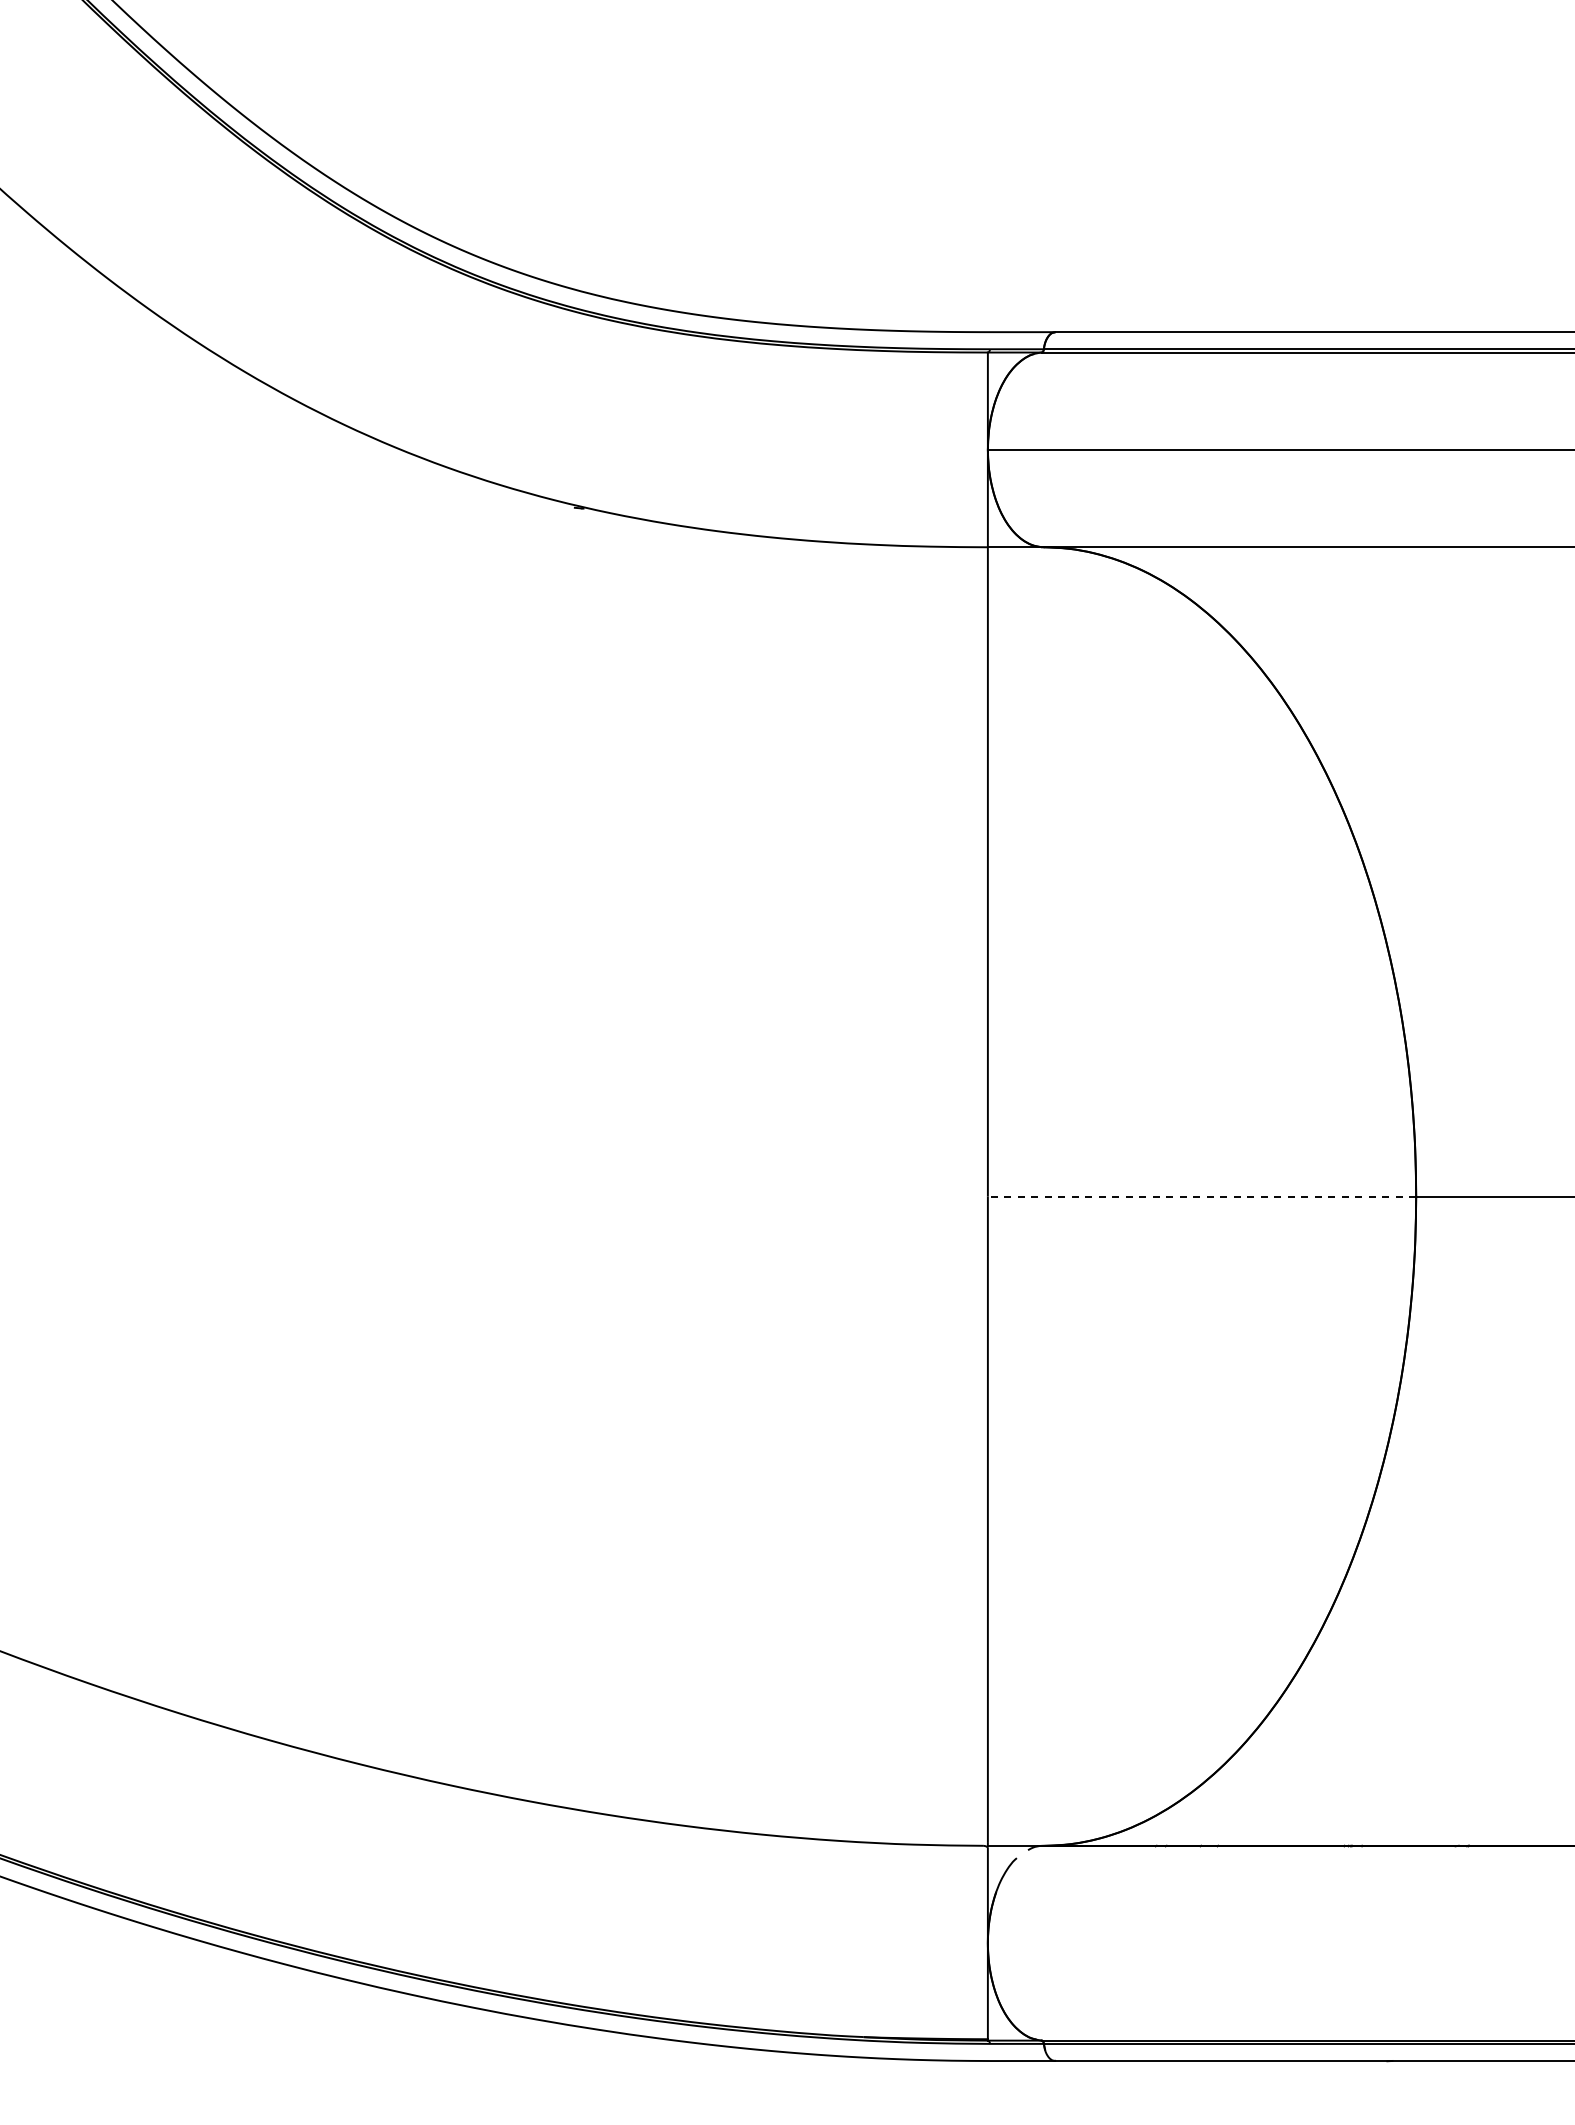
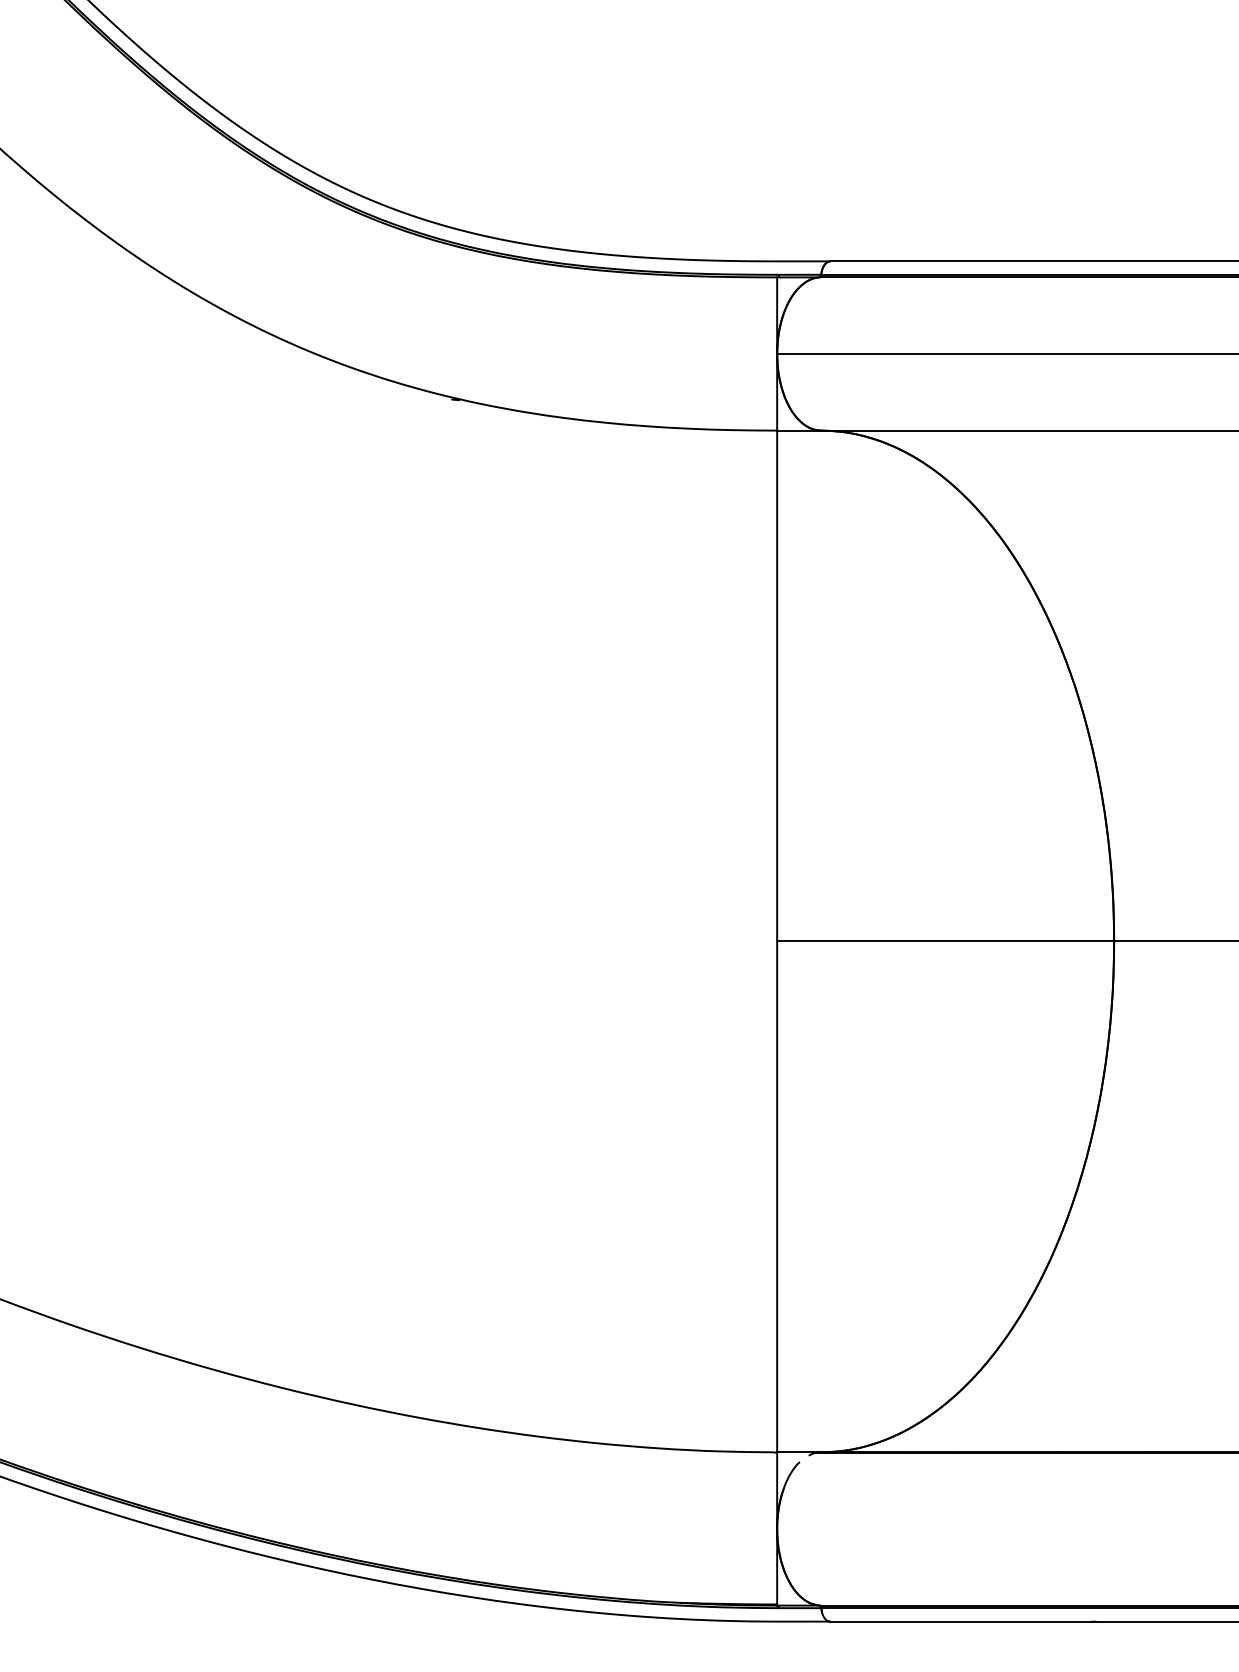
line: (1201, 1196) -> (945, 941), dashed -> solid

